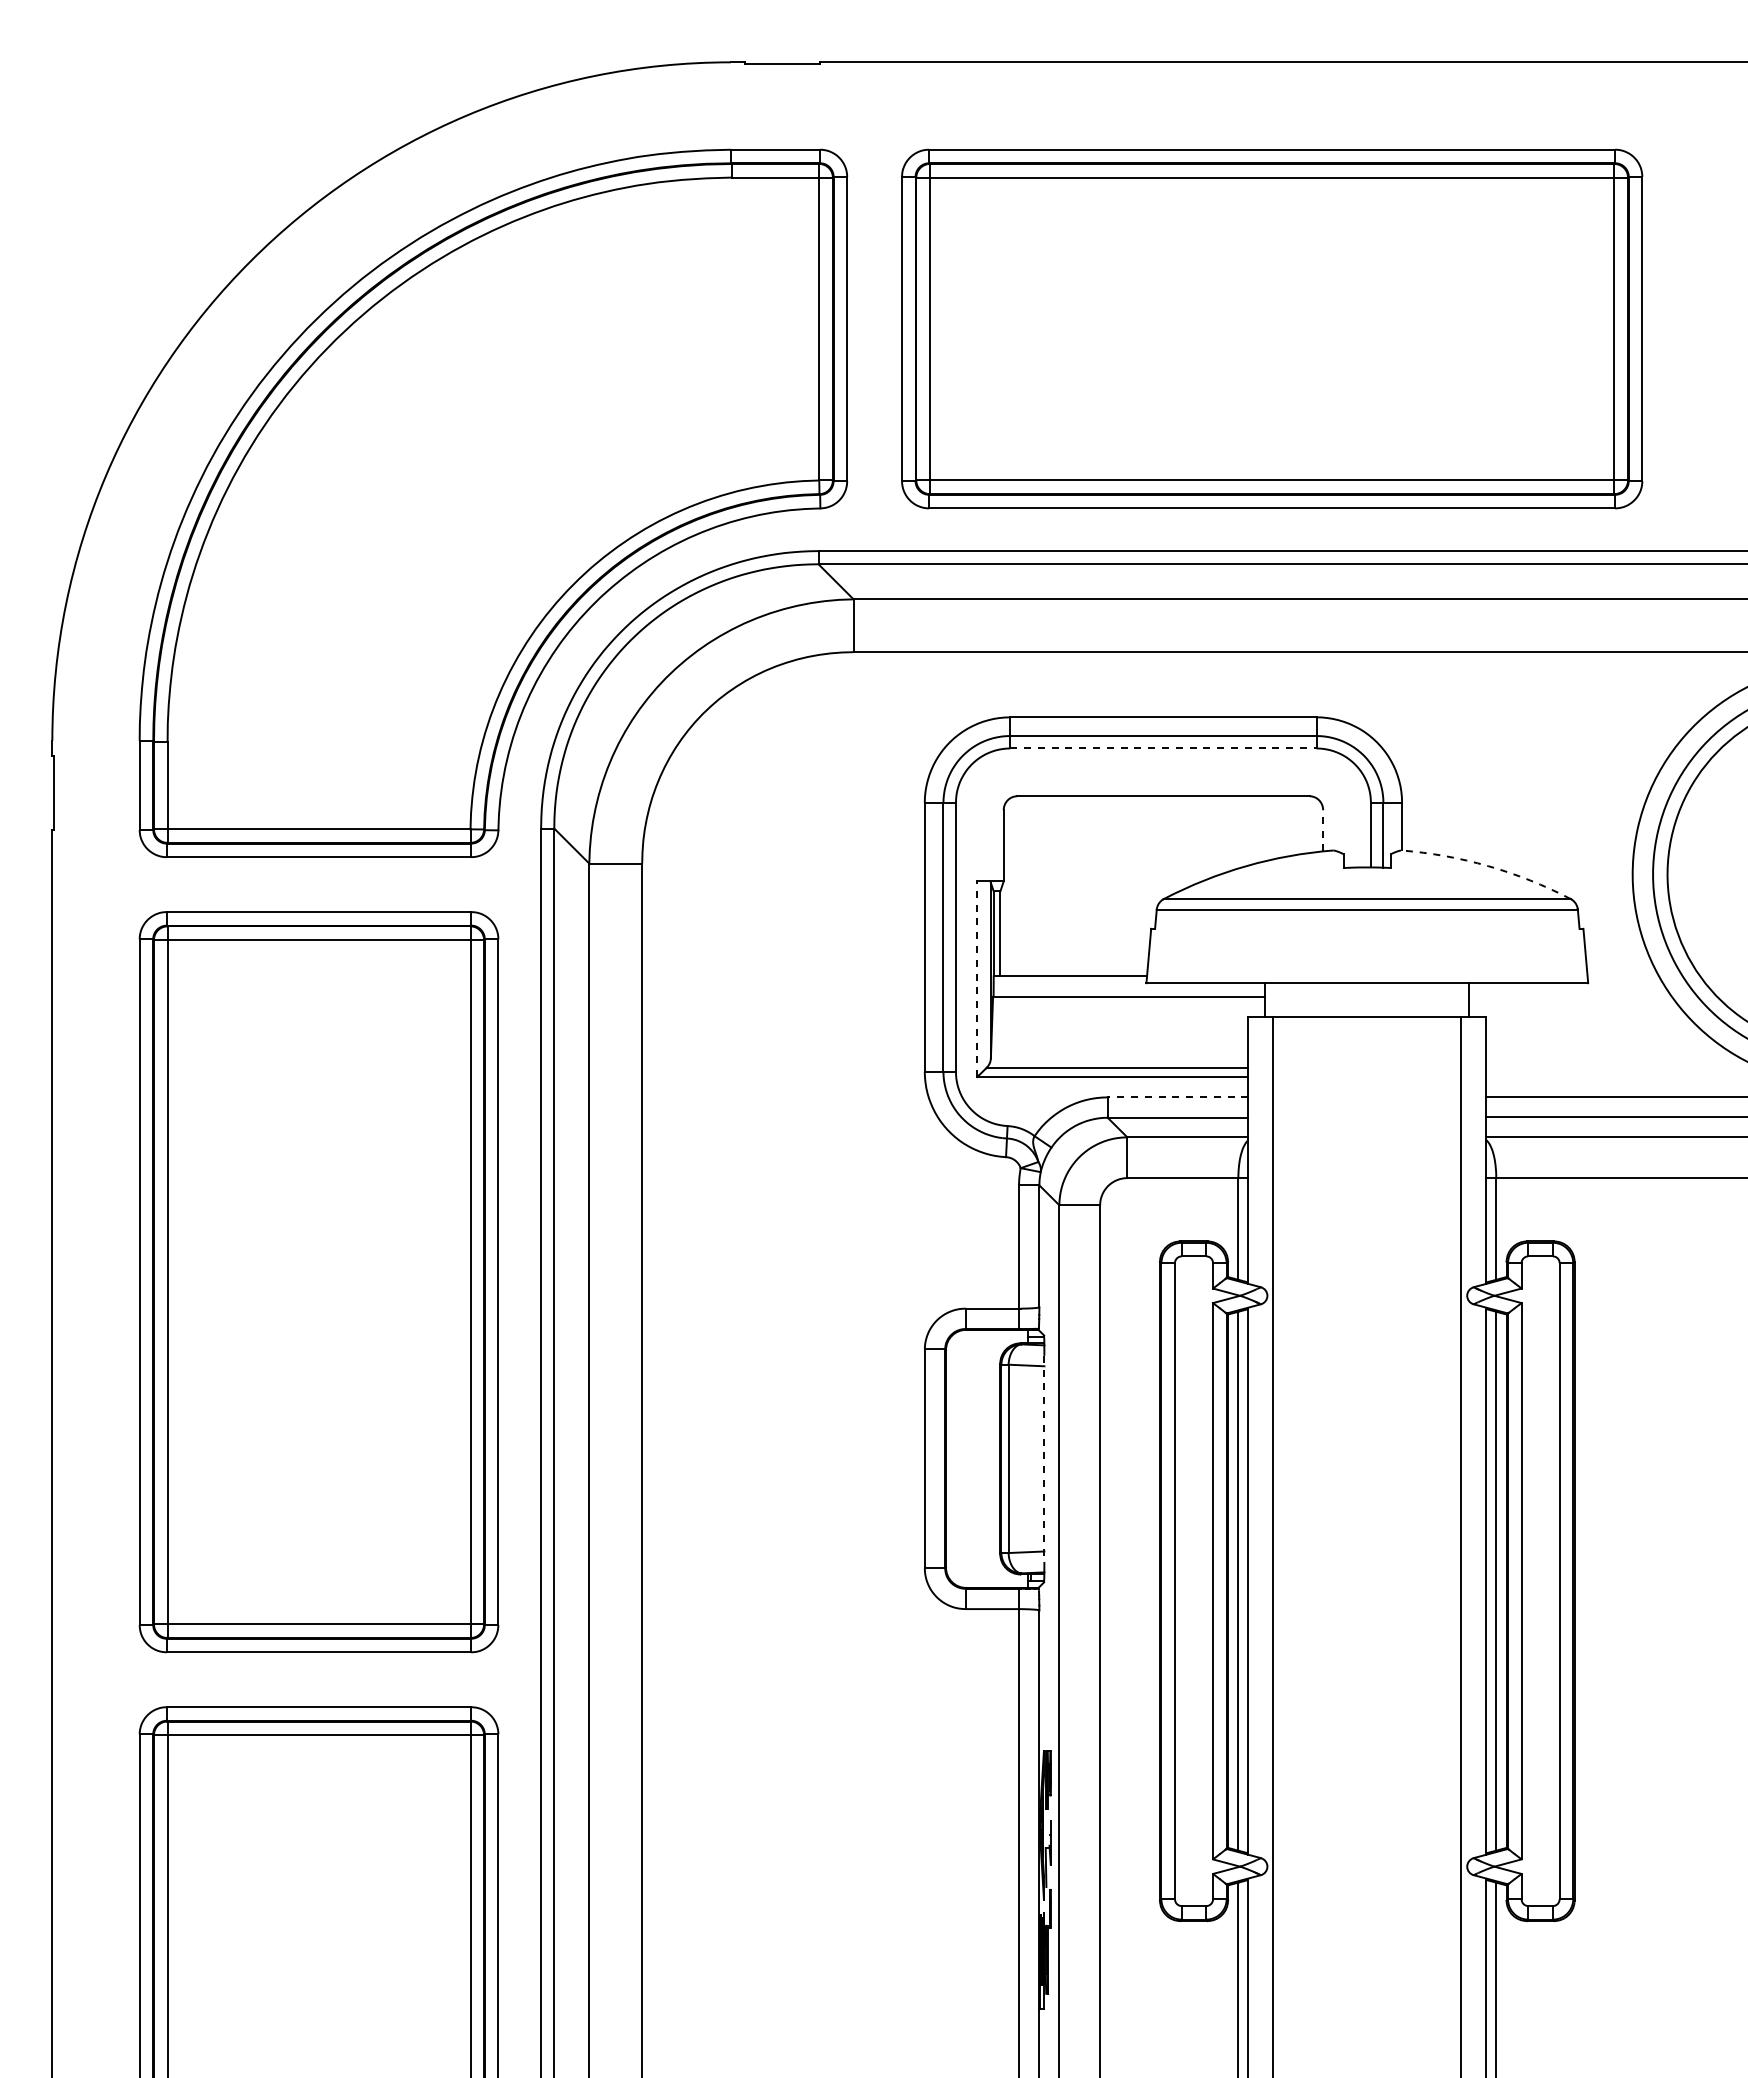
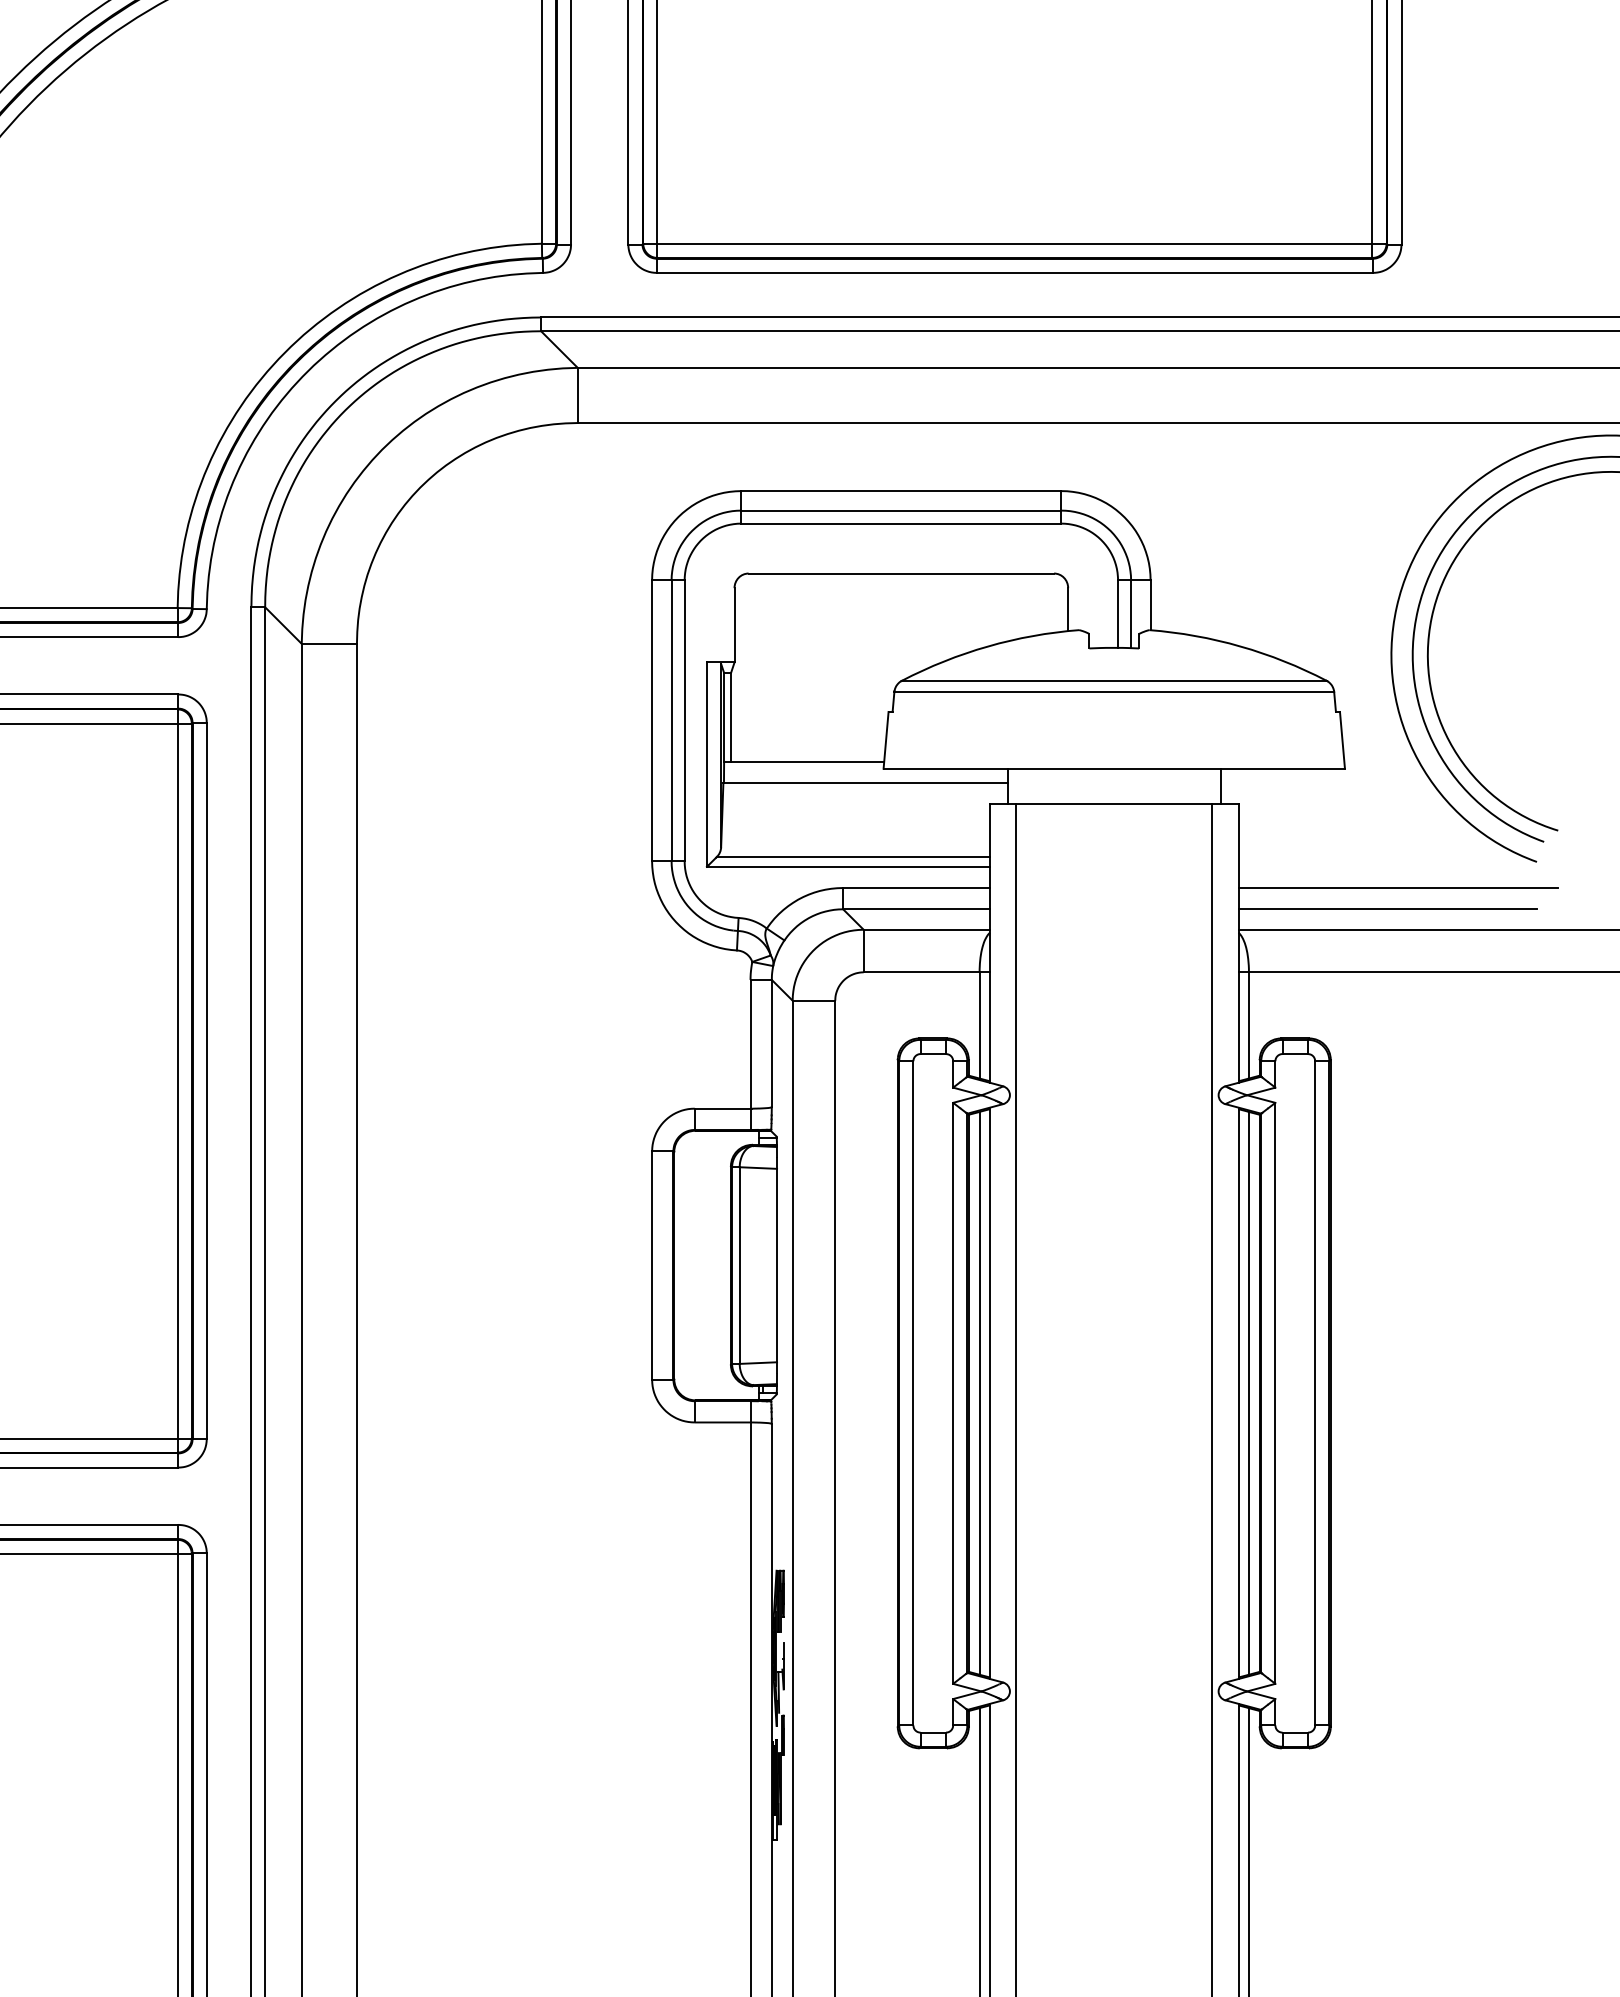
line: (1163, 748) -> (901, 523), dashed -> solid
line: (1323, 830) -> (1068, 609), dashed -> solid
arc: (1488, 866) -> (1240, 646), dashed -> solid
line: (977, 979) -> (707, 764), dashed -> solid
line: (1177, 1097) -> (916, 888), dashed -> solid
line: (1044, 1459) -> (777, 1266), dashed -> solid

